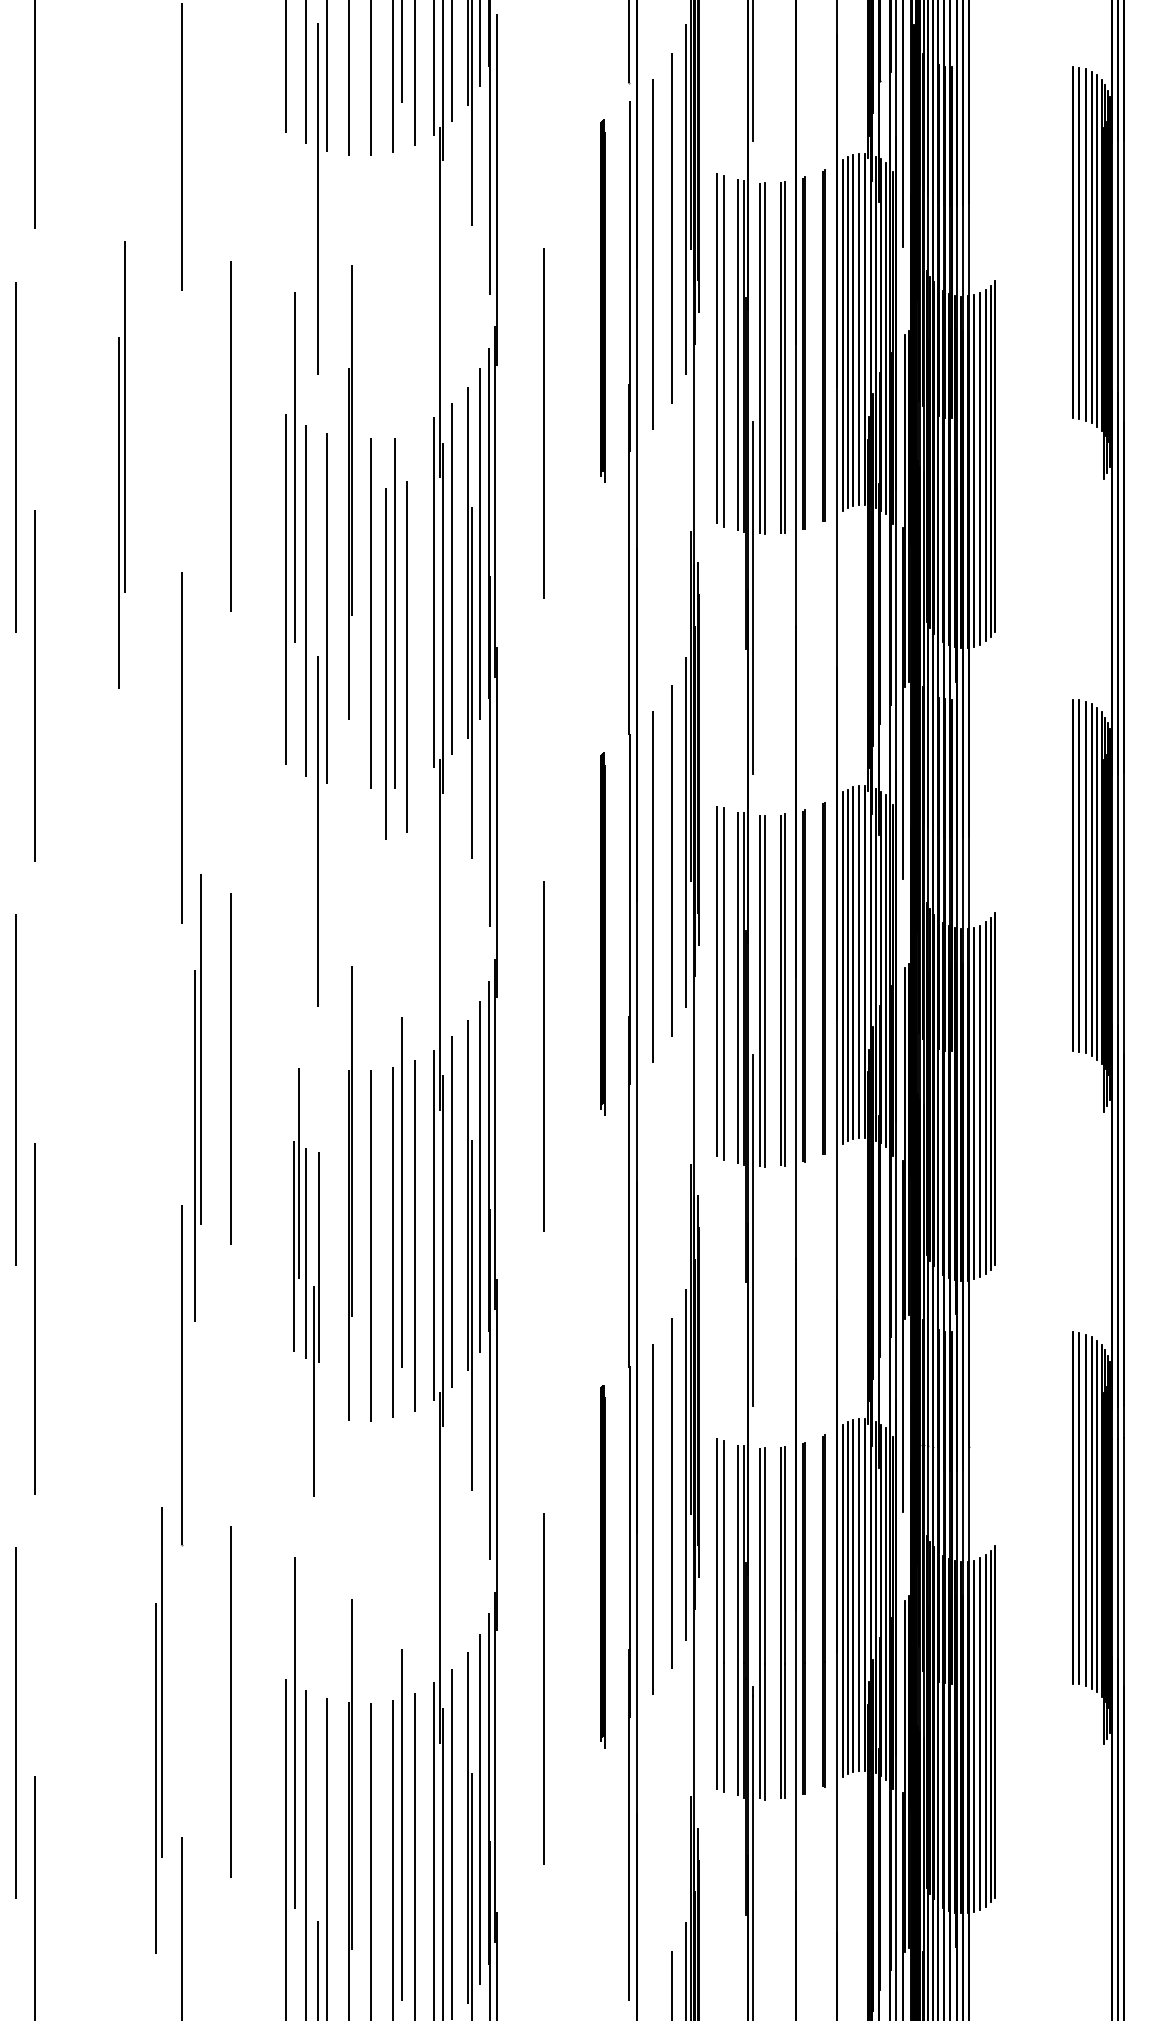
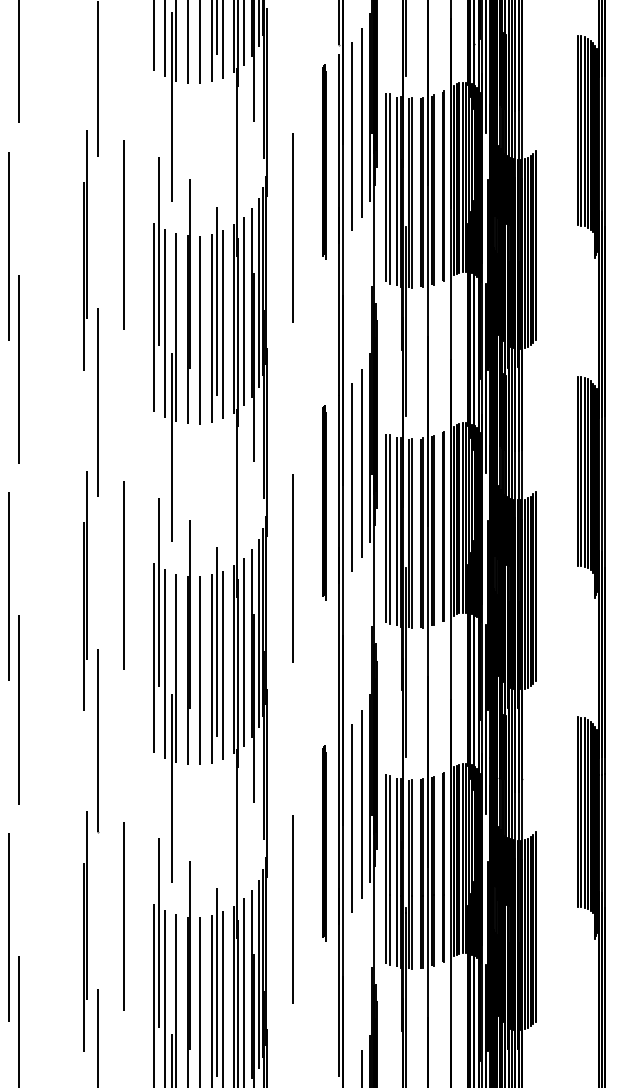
part: (121, 465) -> (85, 250), moved
line: (349, 491) -> (188, 301), moved
part: (396, 638) -> (217, 314), moved
part: (197, 1096) -> (85, 590), moved
part: (305, 1282) -> (164, 690), size x1.67

